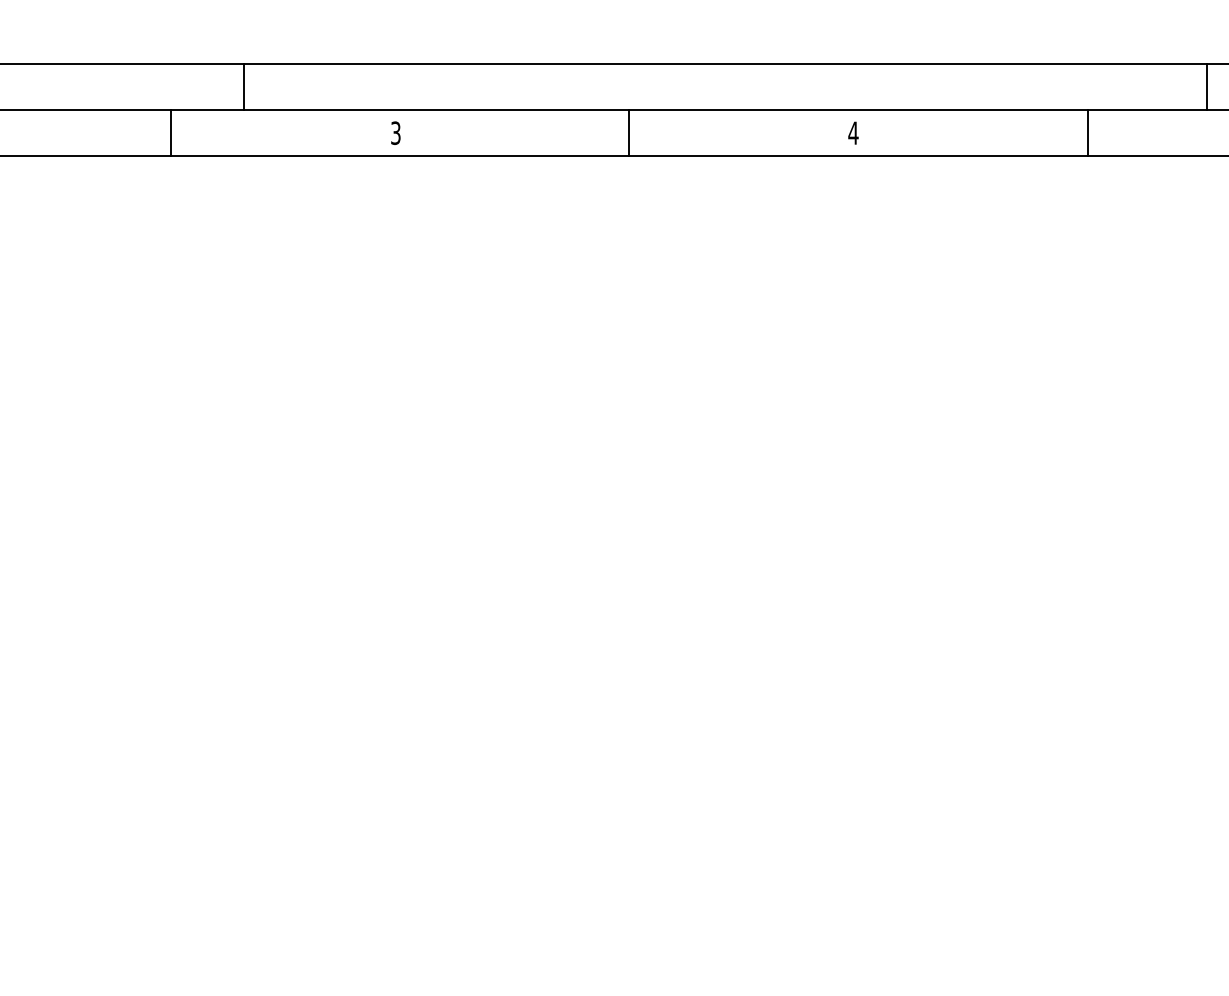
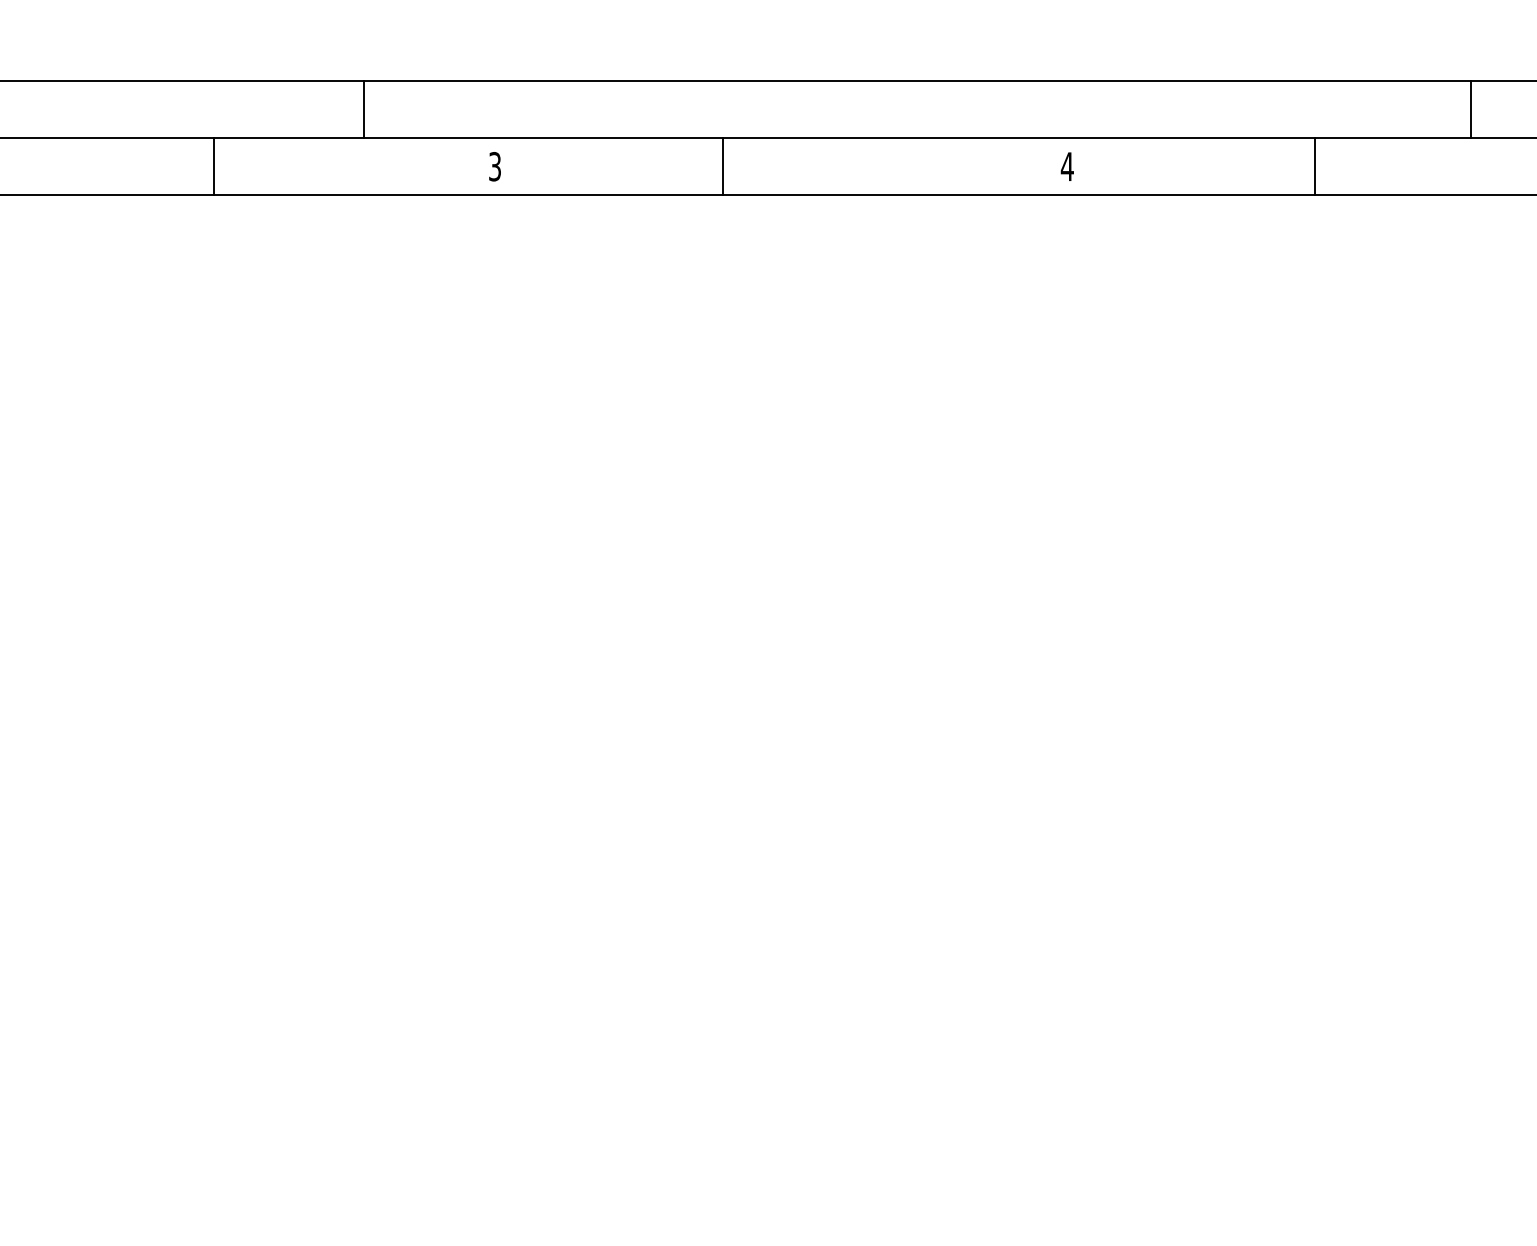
line: (244, 87) -> (364, 109), moved
line: (1206, 87) -> (1471, 109), moved
line: (628, 133) -> (722, 166), moved
line: (1087, 133) -> (1315, 166), moved

